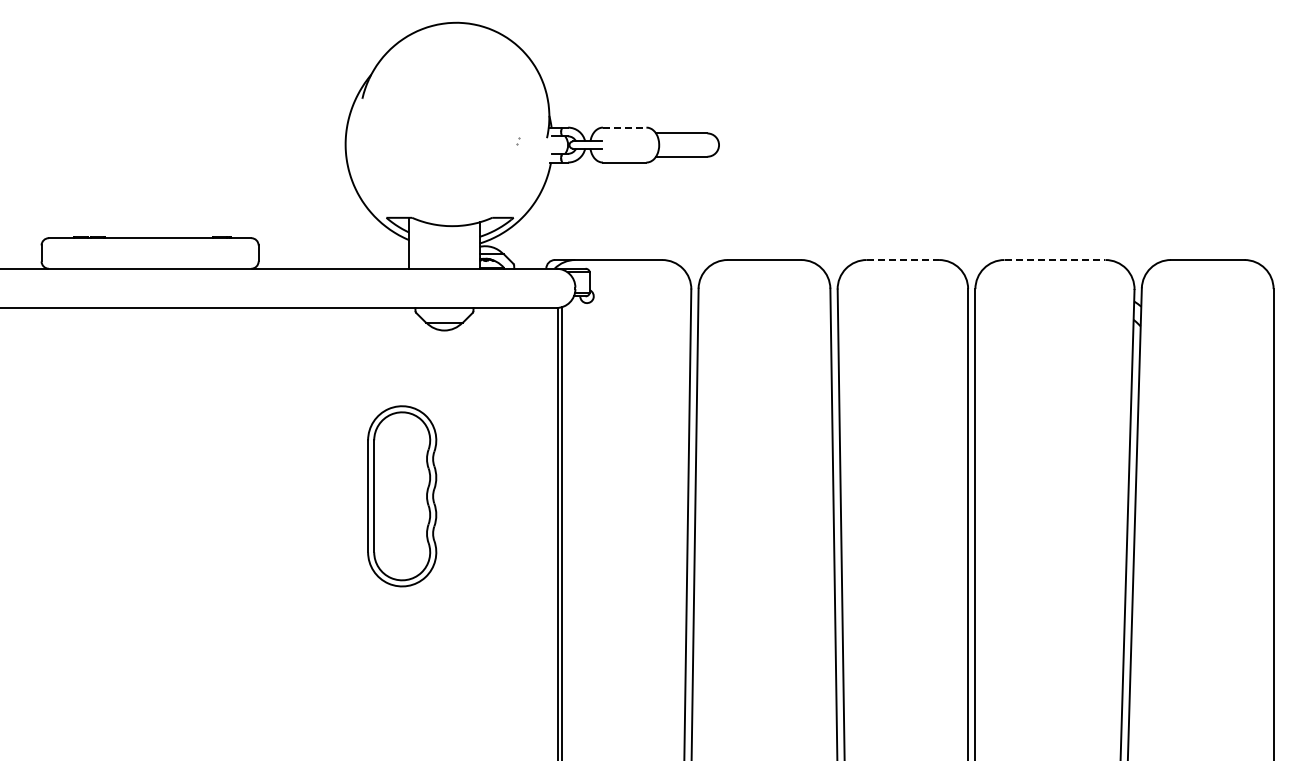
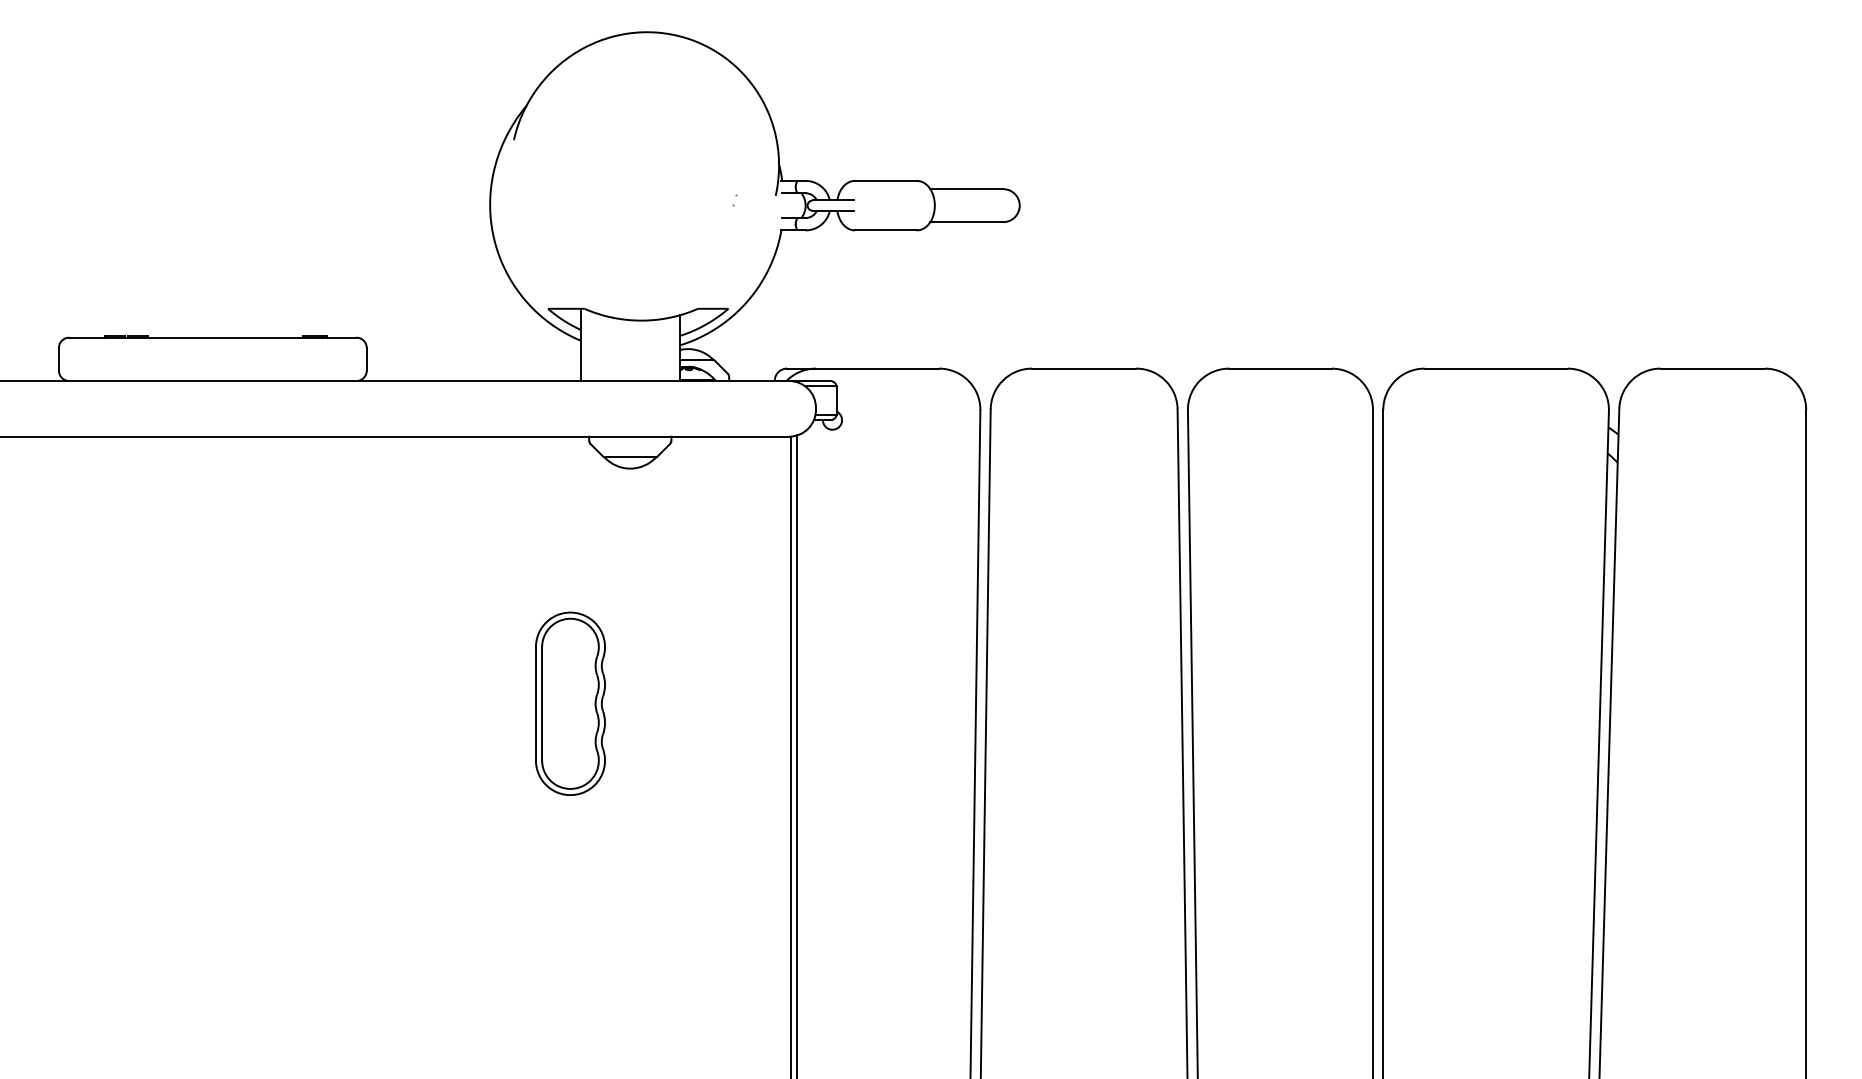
line: (624, 127) -> (885, 180), dashed -> solid
line: (903, 260) -> (1281, 369), dashed -> solid
line: (1055, 260) -> (1496, 369), dashed -> solid
part: (402, 496) -> (570, 704), size x0.71

